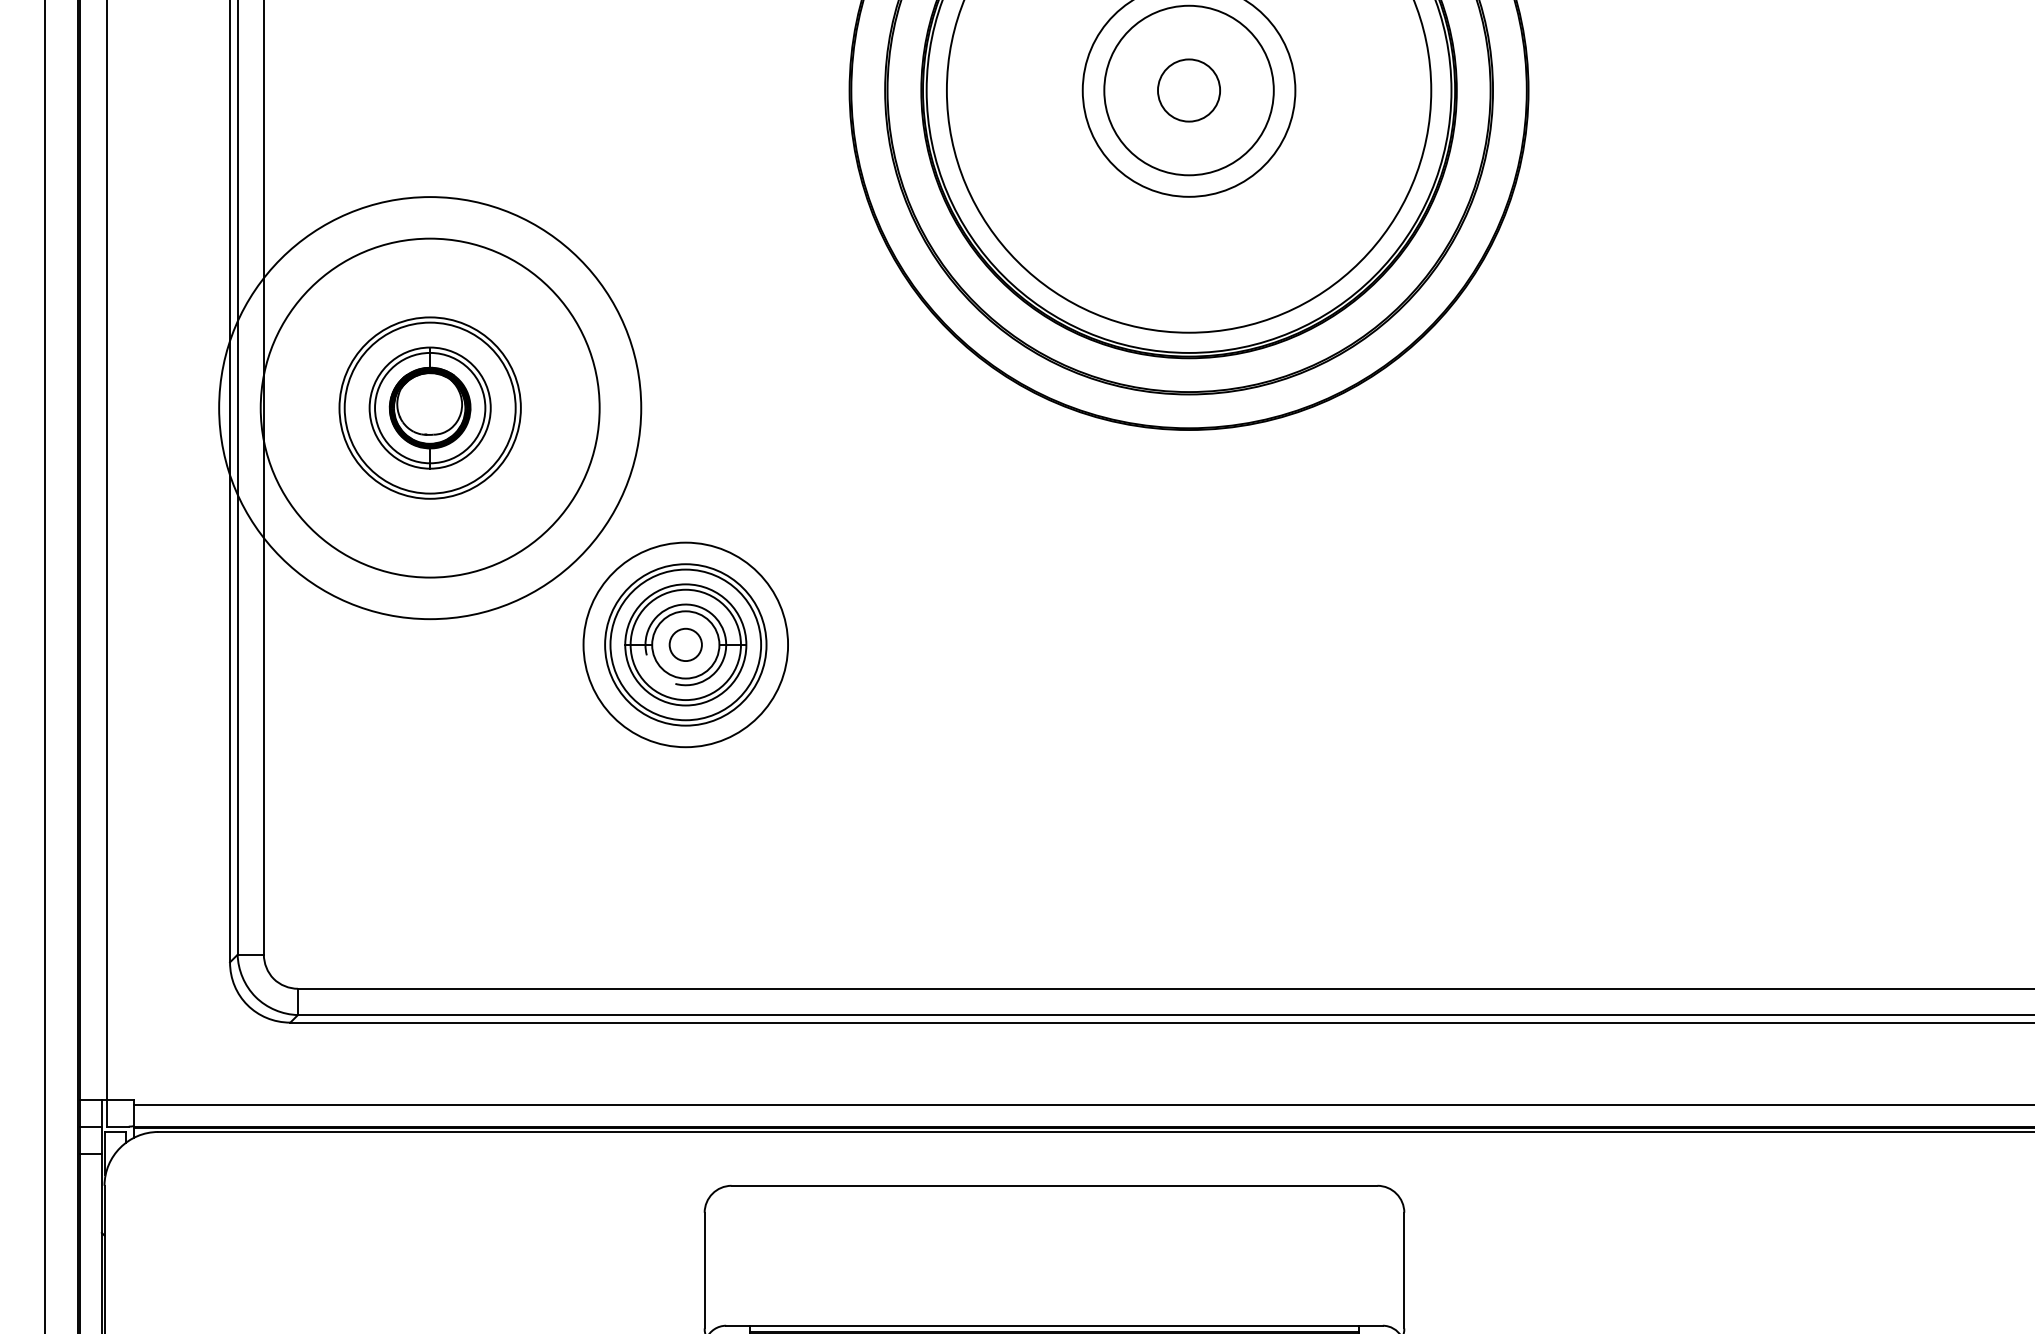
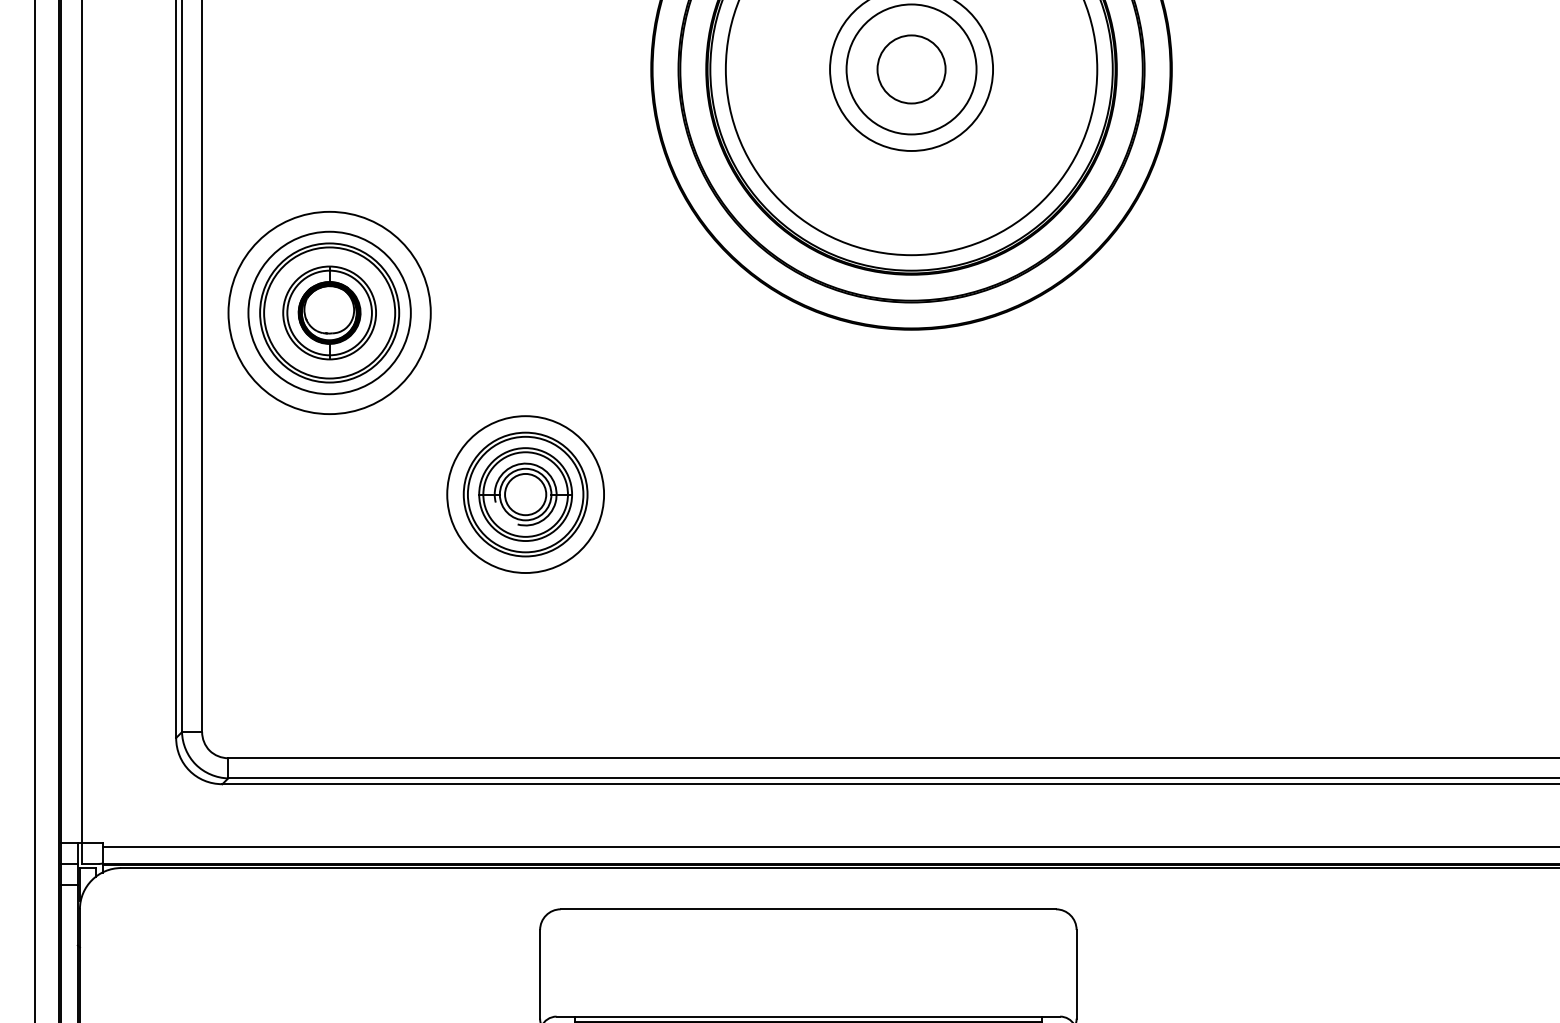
circle: (1188, 90) -> (911, 69), size x1.43
circle: (430, 408) -> (329, 313), size x0.62
circle: (430, 408) -> (329, 313), size x0.62
circle: (685, 644) -> (525, 494), size x1.67

